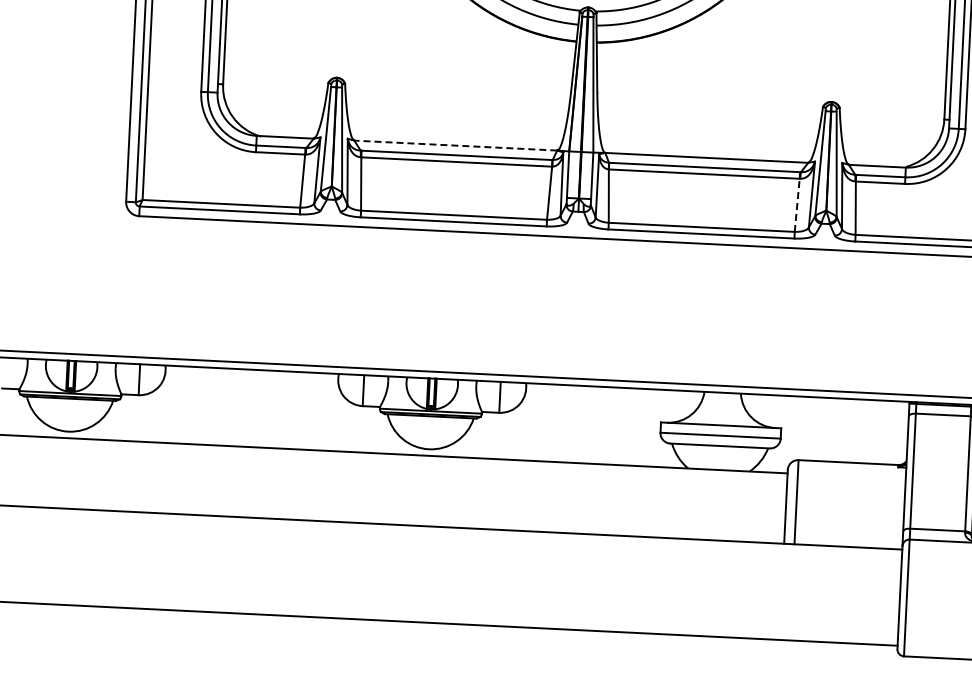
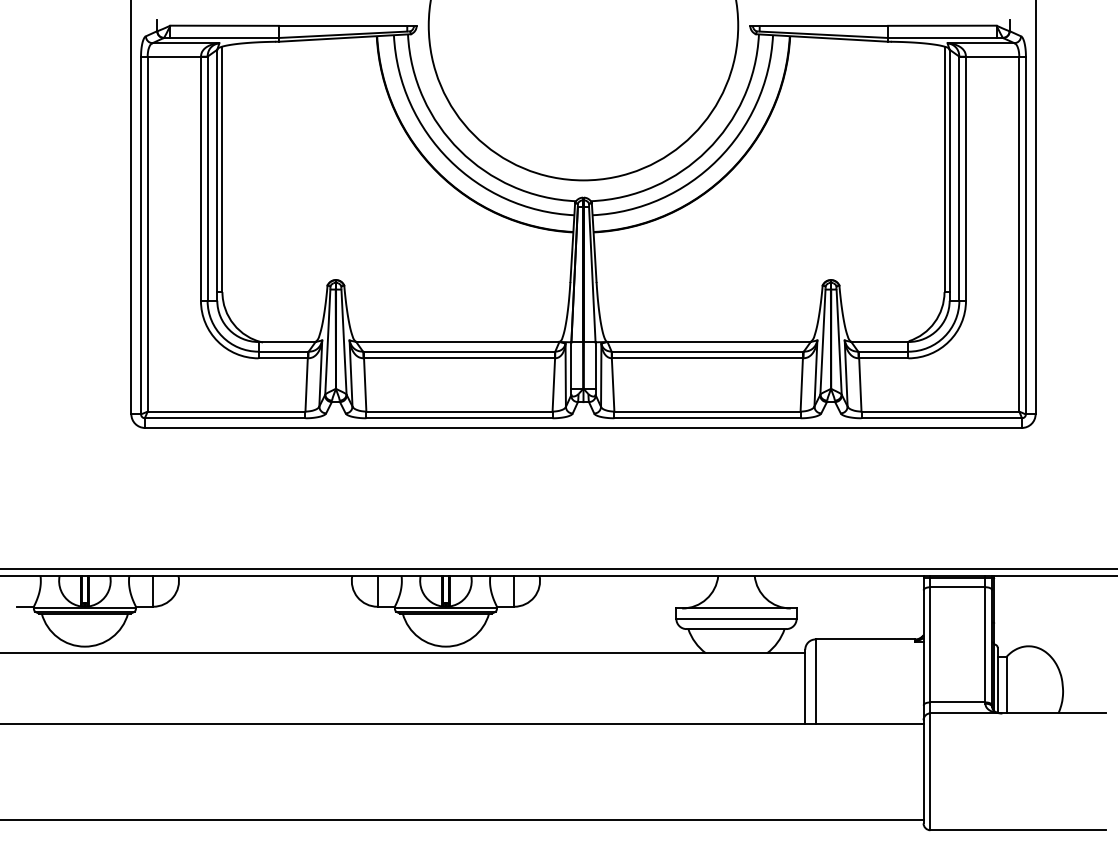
line: (455, 146) -> (457, 342), dashed -> solid
line: (796, 204) -> (801, 384), dashed -> solid

